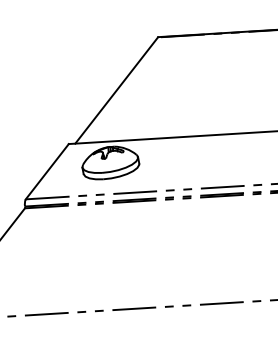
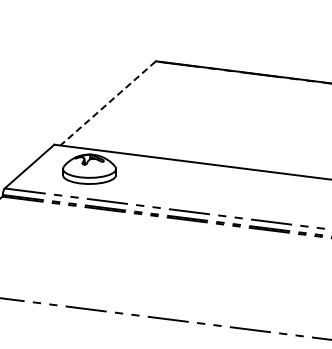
line: (117, 90) -> (108, 103), solid -> dashed

